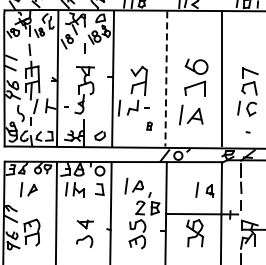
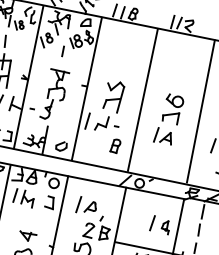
line: (166, 78) -> (143, 99), dashed -> solid
part: (193, 91) -> (168, 118), size x0.71
part: (149, 126) -> (115, 146), size x1.67

